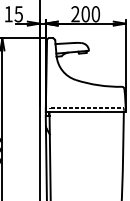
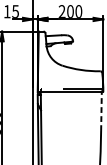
line: (123, 135) -> (101, 111), solid -> dashed

